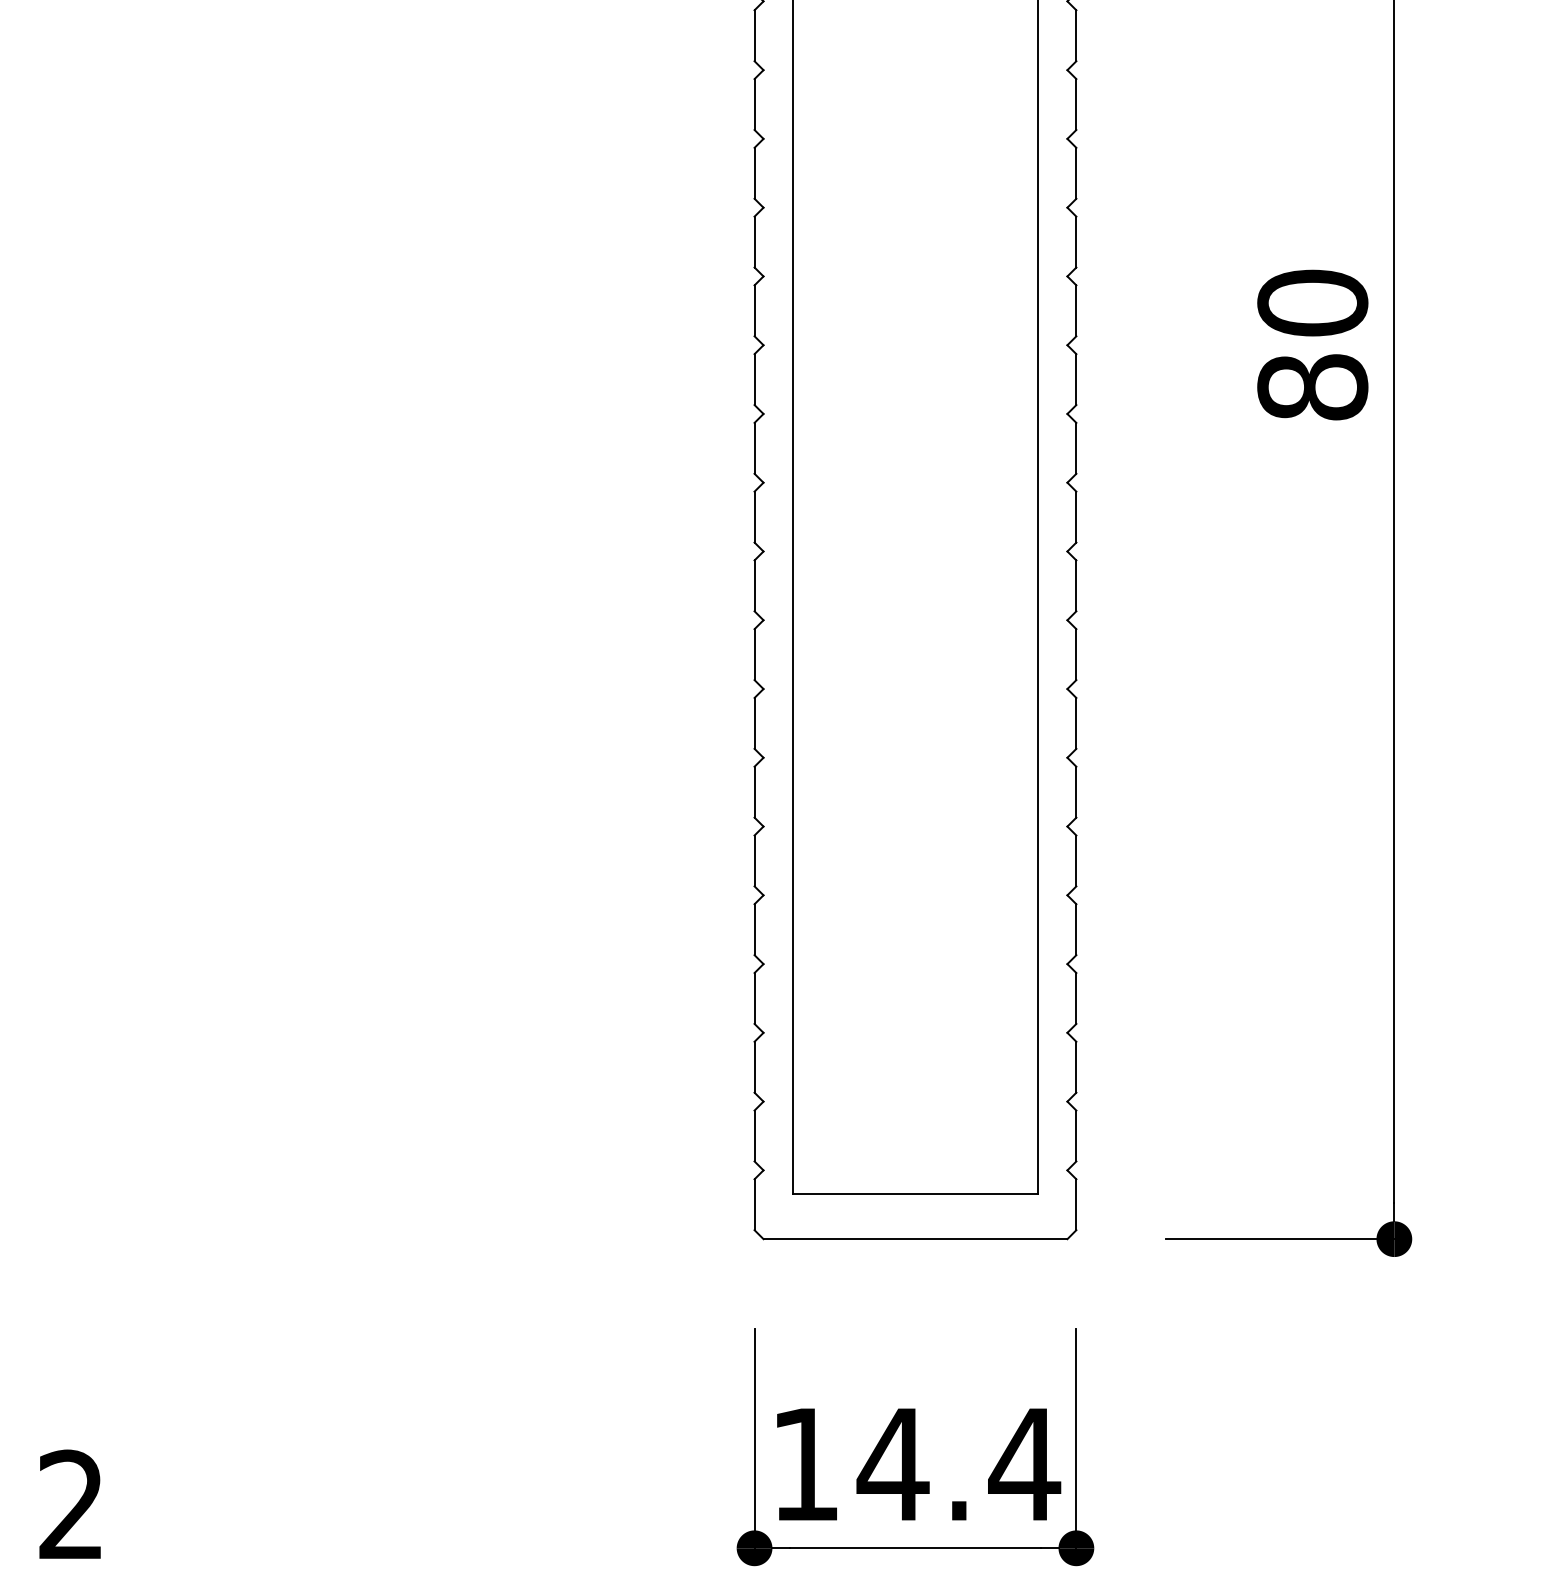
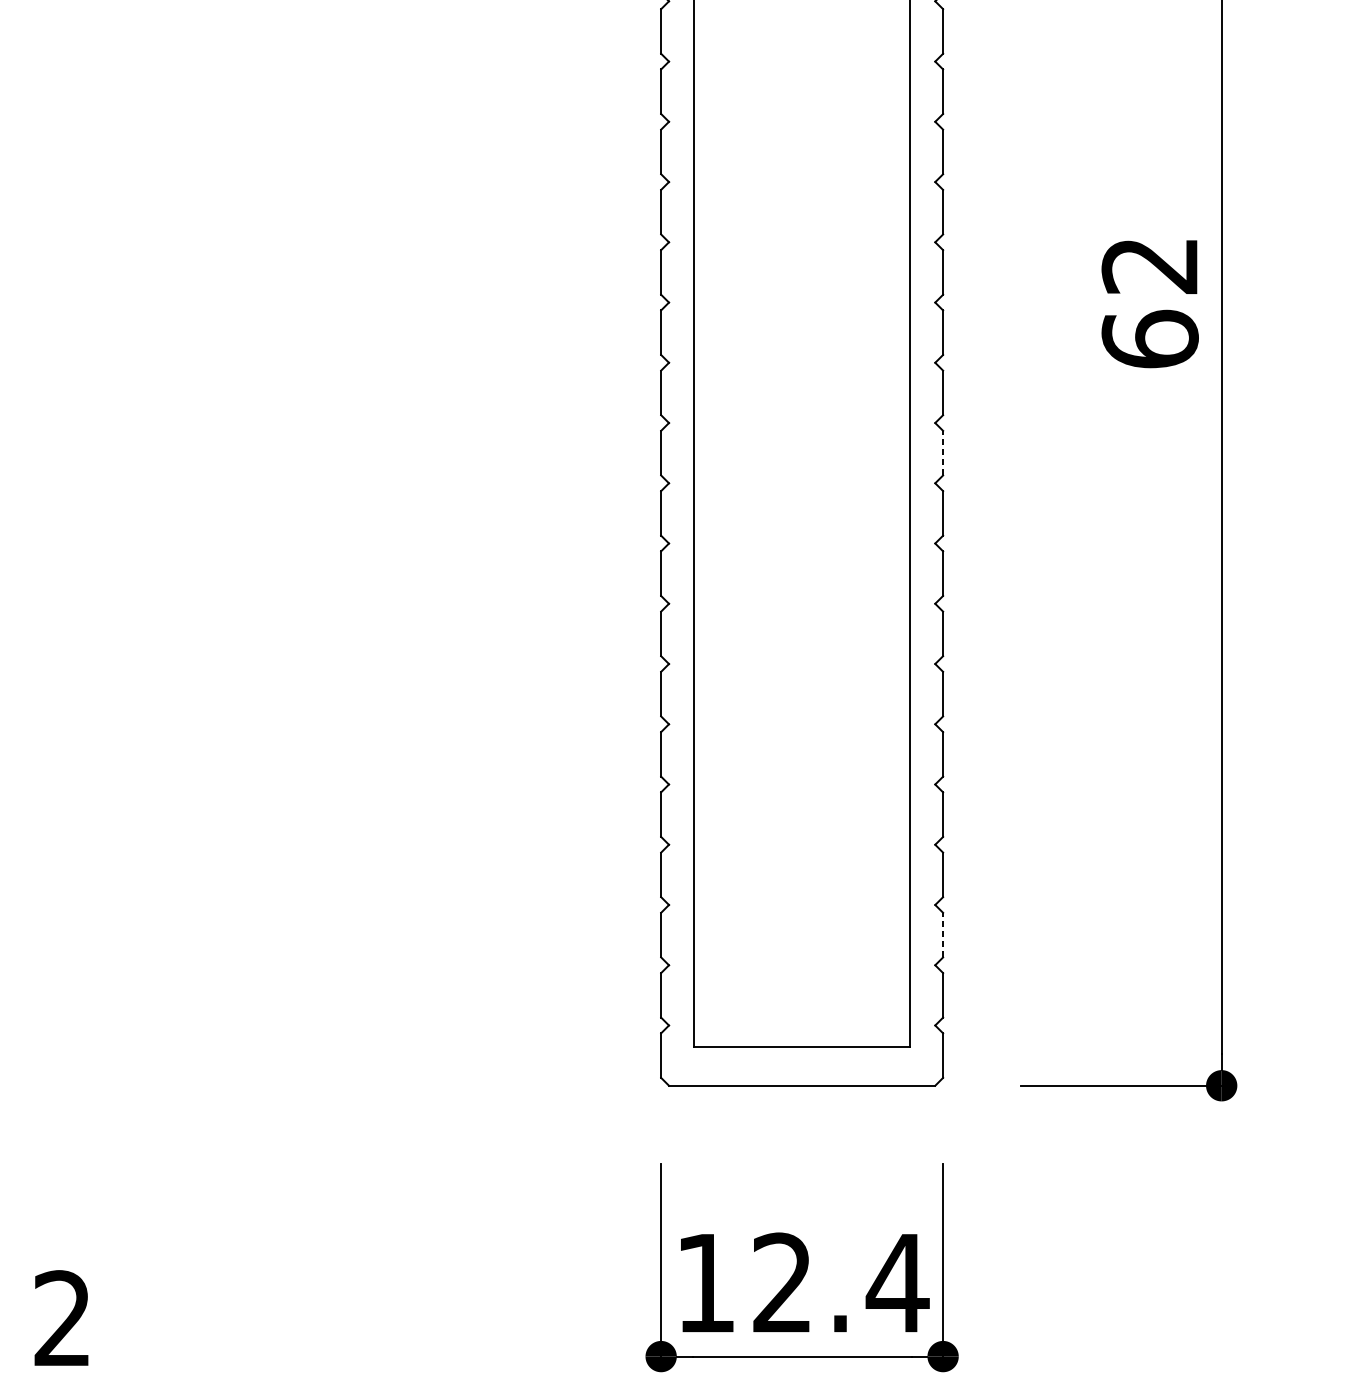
text: (1312, 344) -> (1149, 301), 80 -> 62
line: (1076, 516) -> (943, 452), solid -> dashed
line: (1076, 1066) -> (943, 934), solid -> dashed
text: (892, 1463) -> (782, 1282), 14.4 -> 12.4

